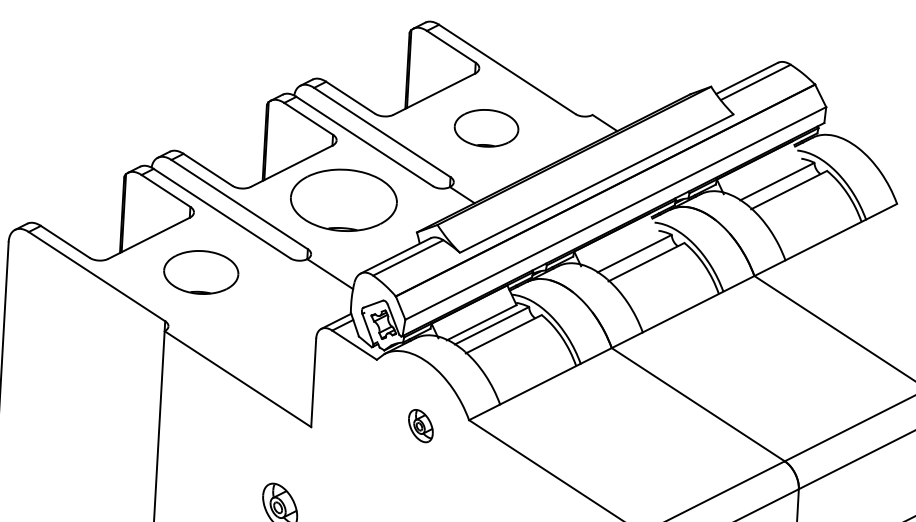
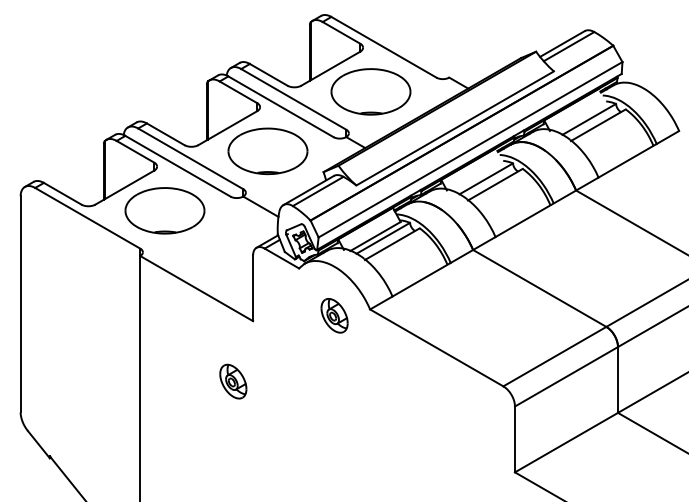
part: (485, 127) -> (370, 91), size x1.67
part: (200, 271) -> (164, 210), size x1.43
part: (420, 425) -> (334, 315), size x1.43

